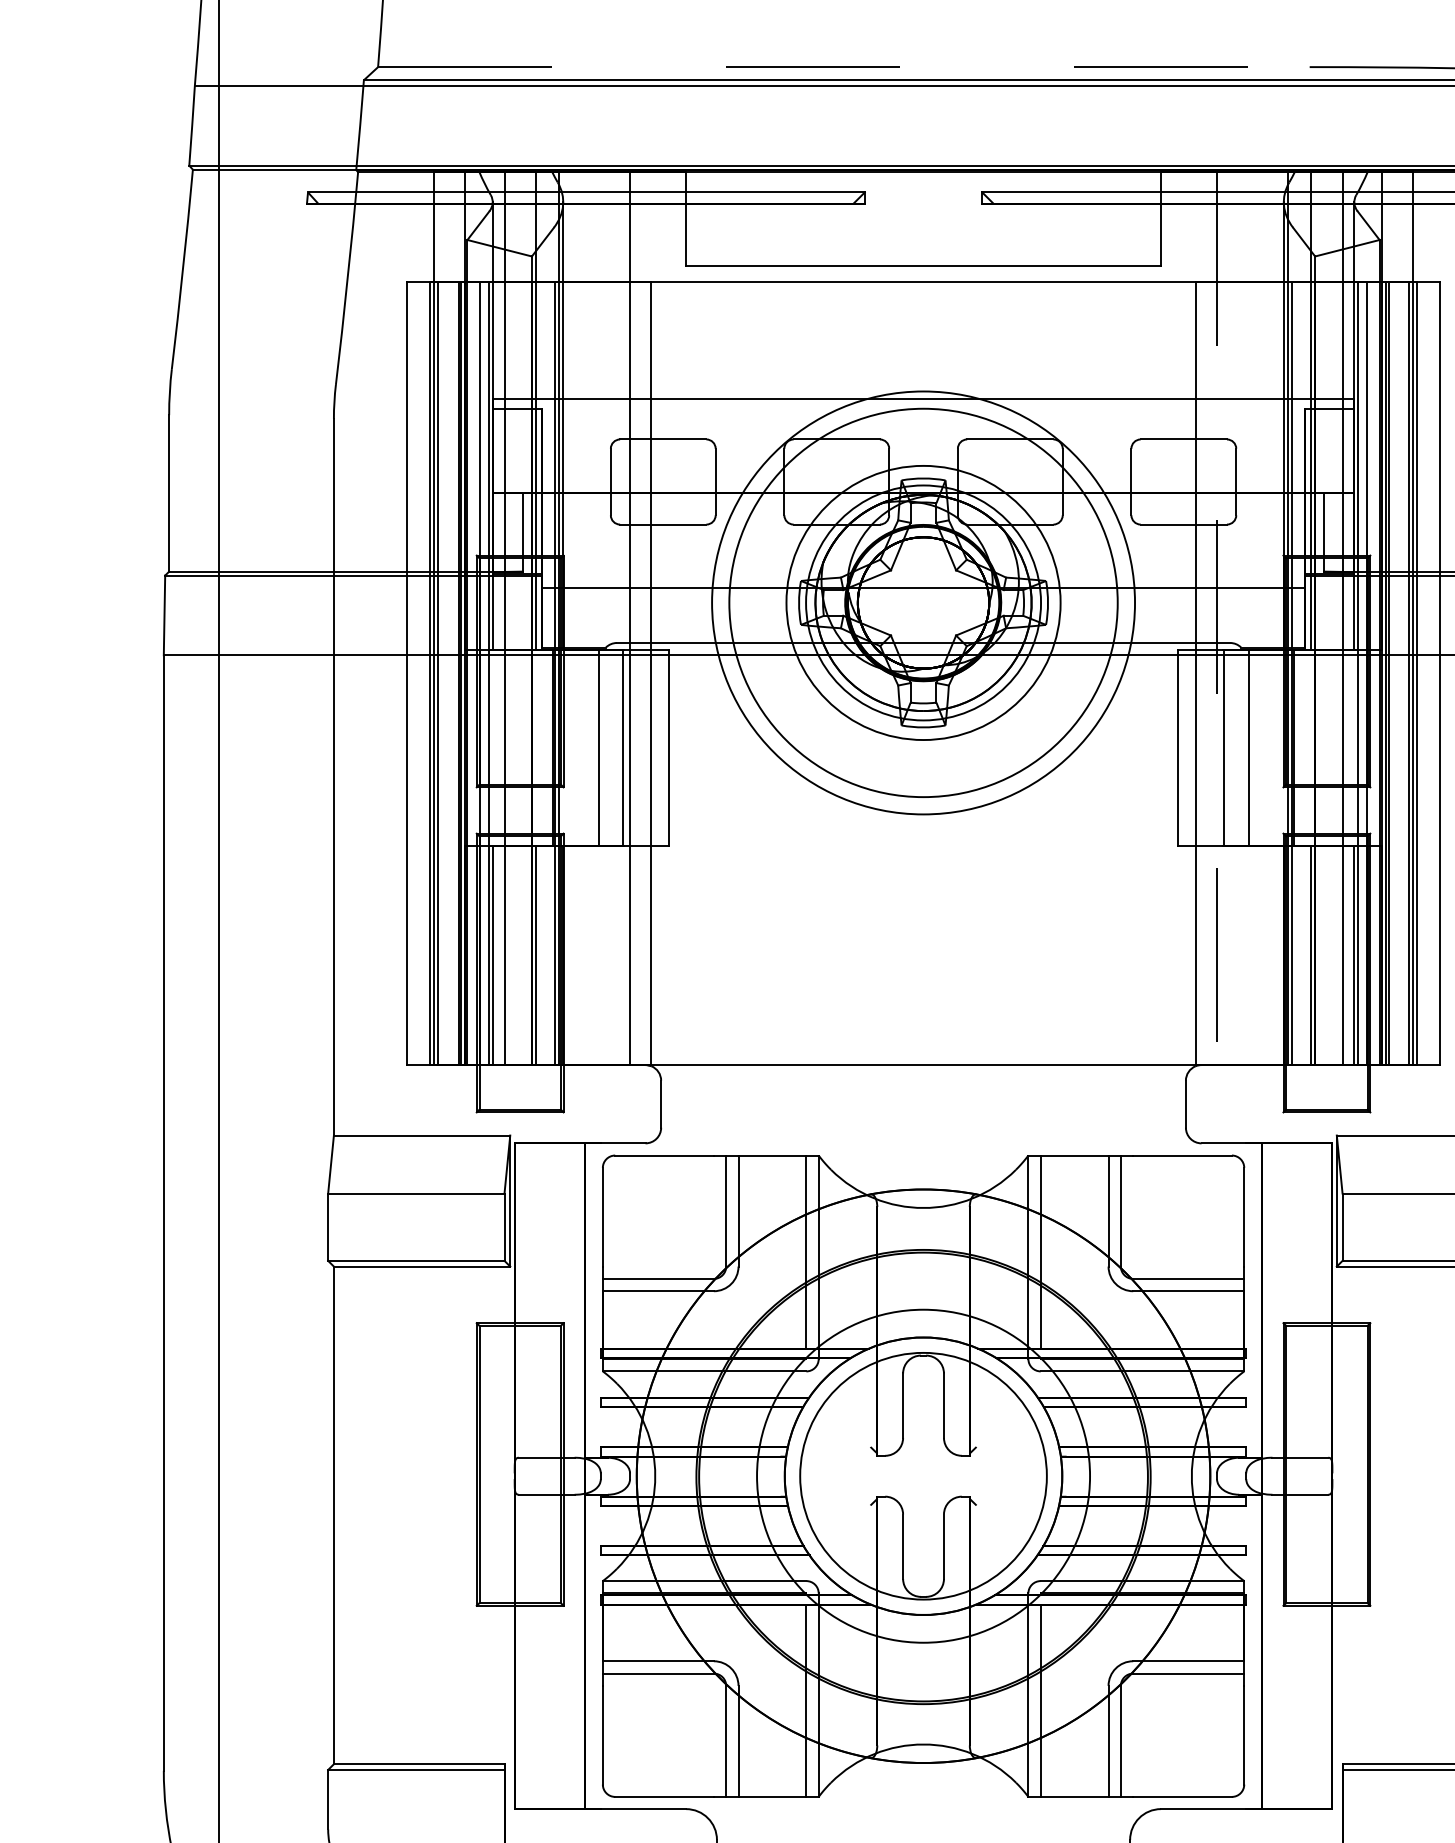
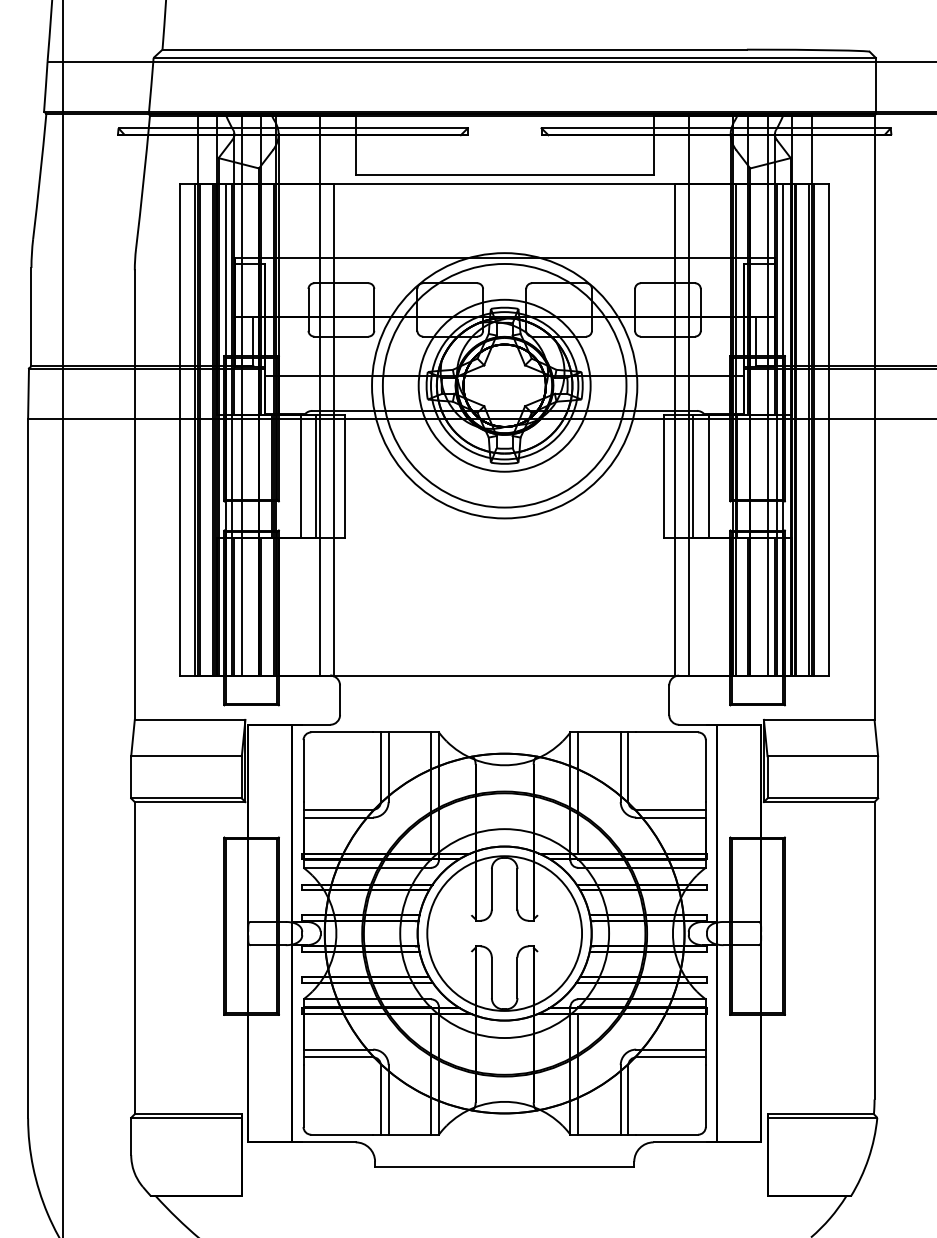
line: (845, 66) -> (455, 49), dashed -> solid
line: (1216, 620) -> (688, 396), dashed -> solid

